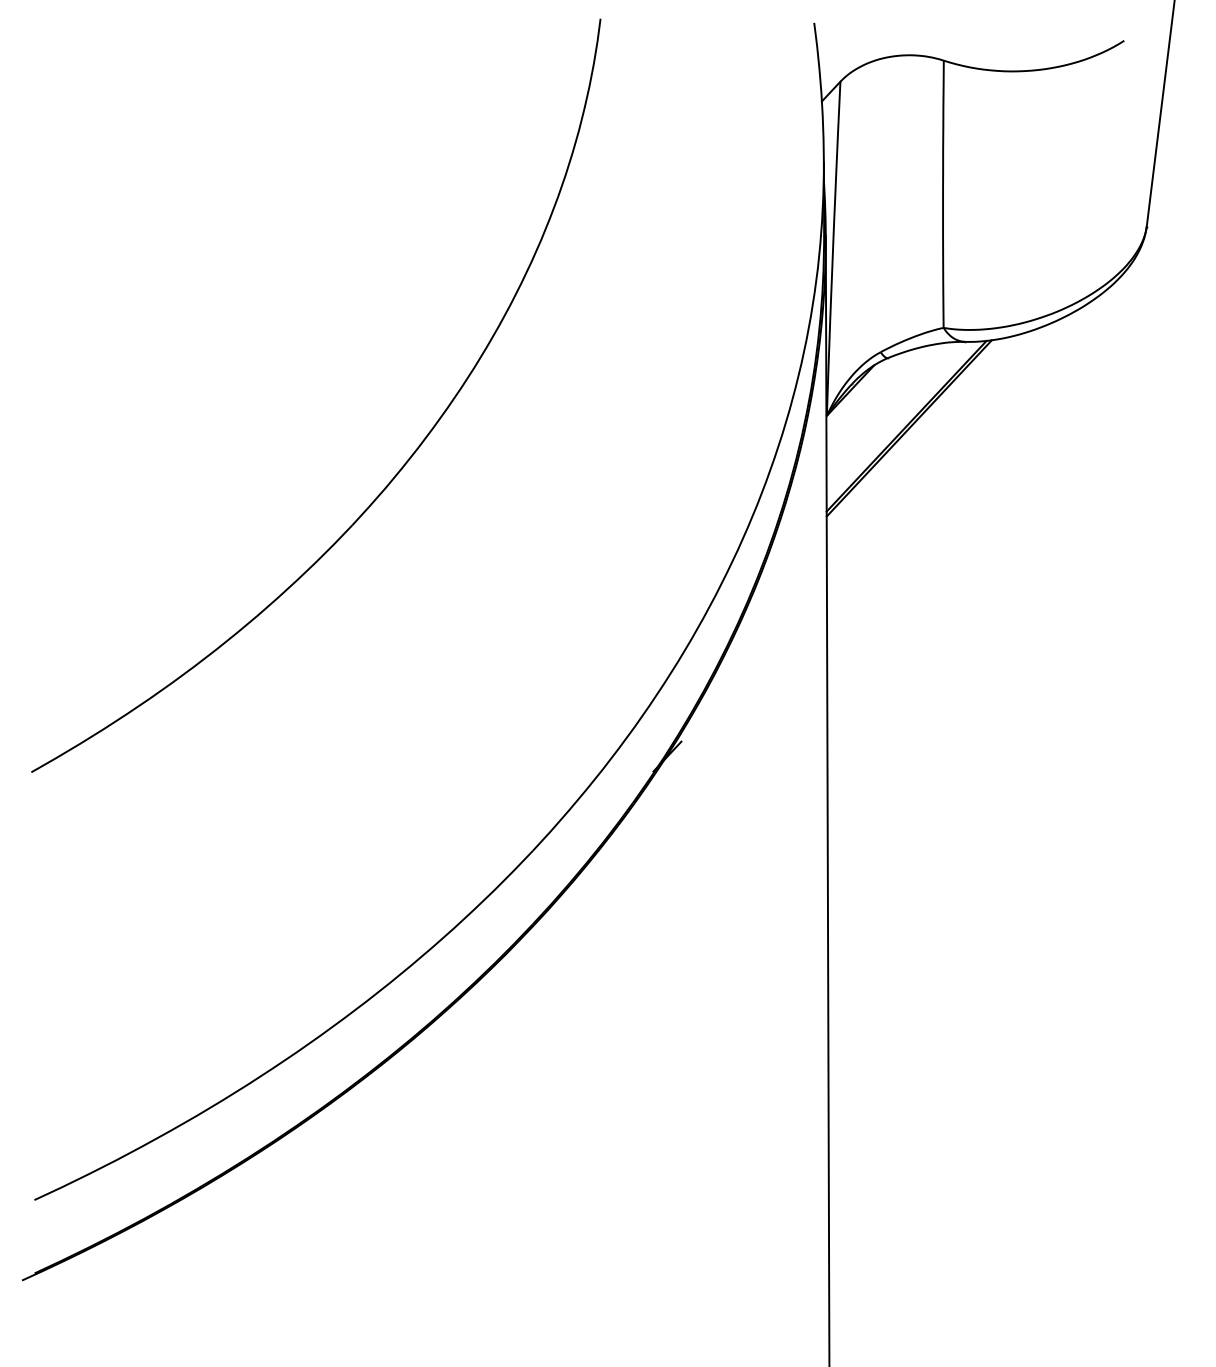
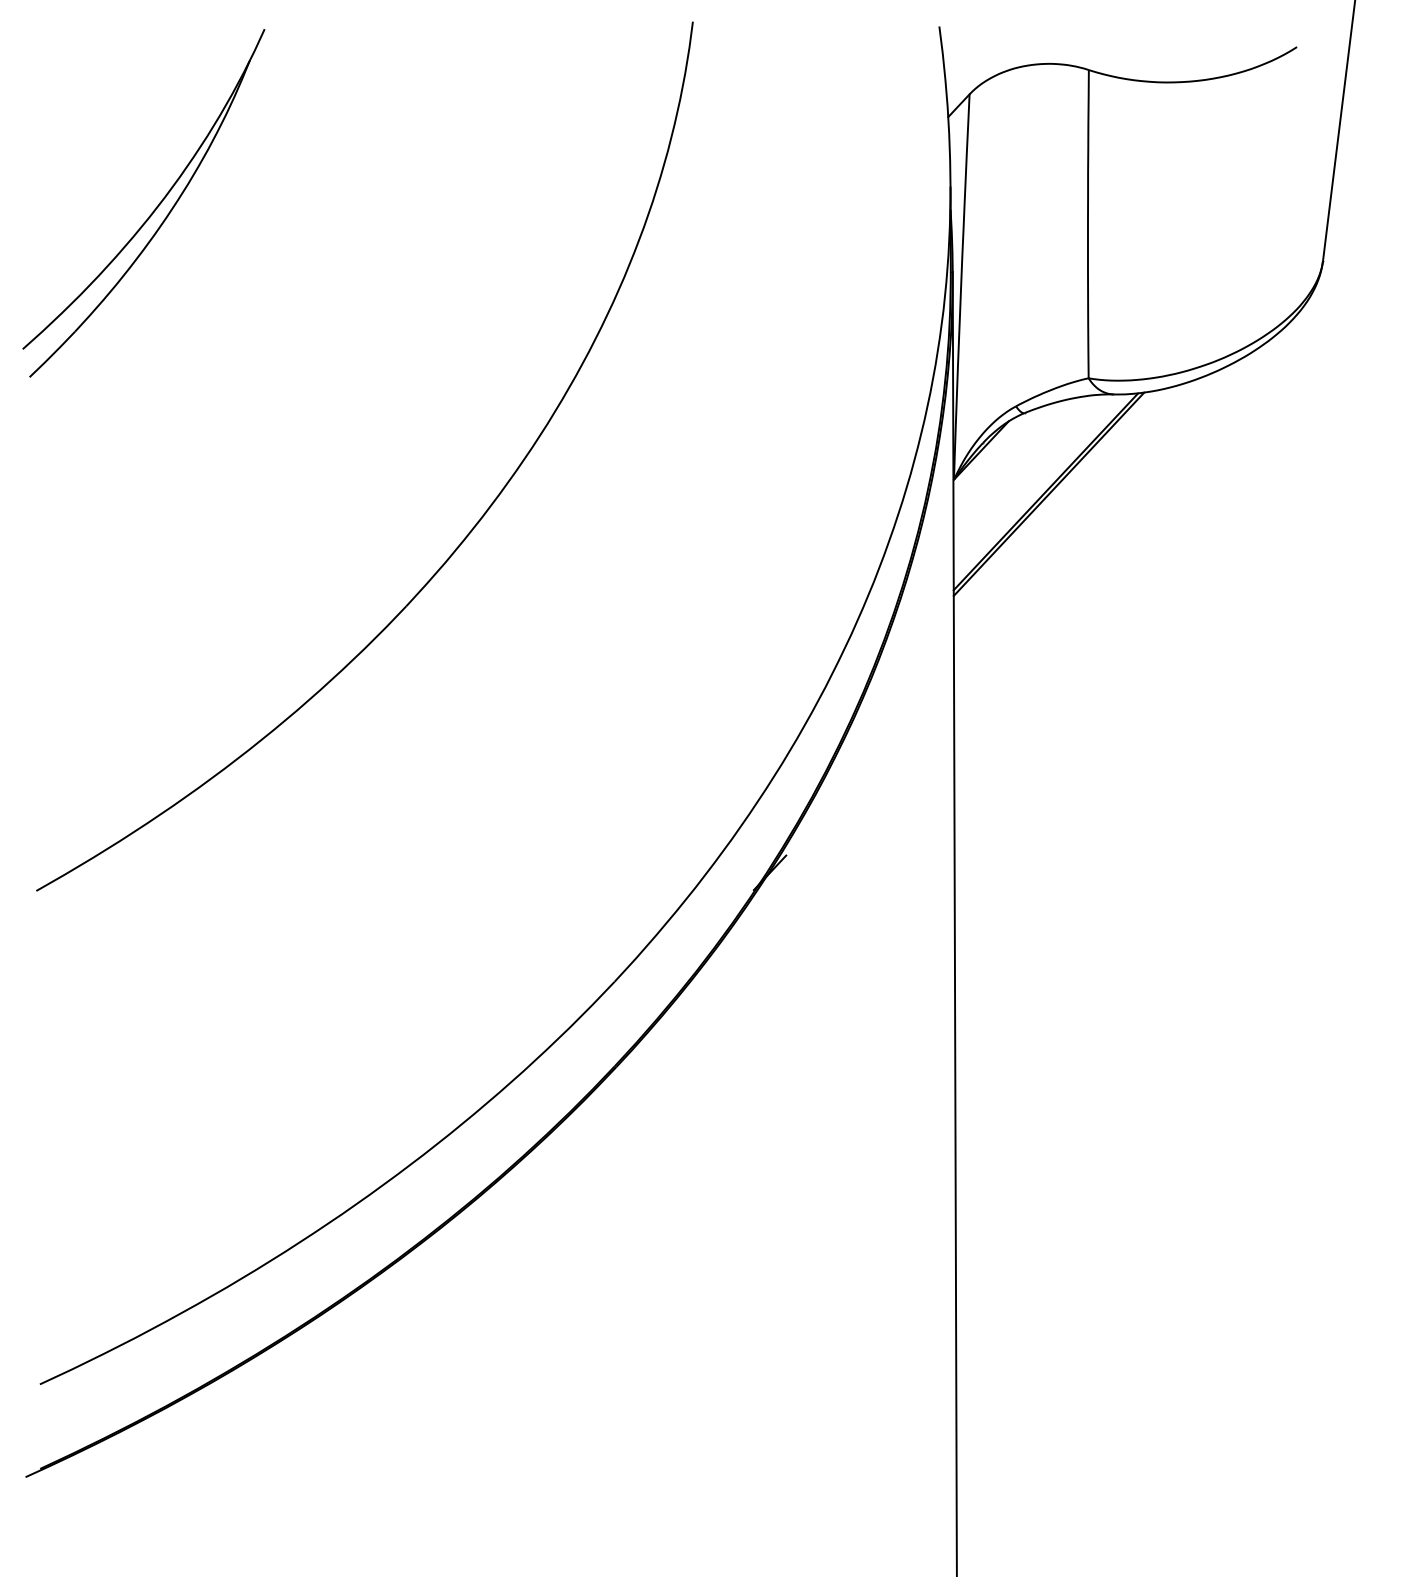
part: (132, 182) -> (153, 210), added

